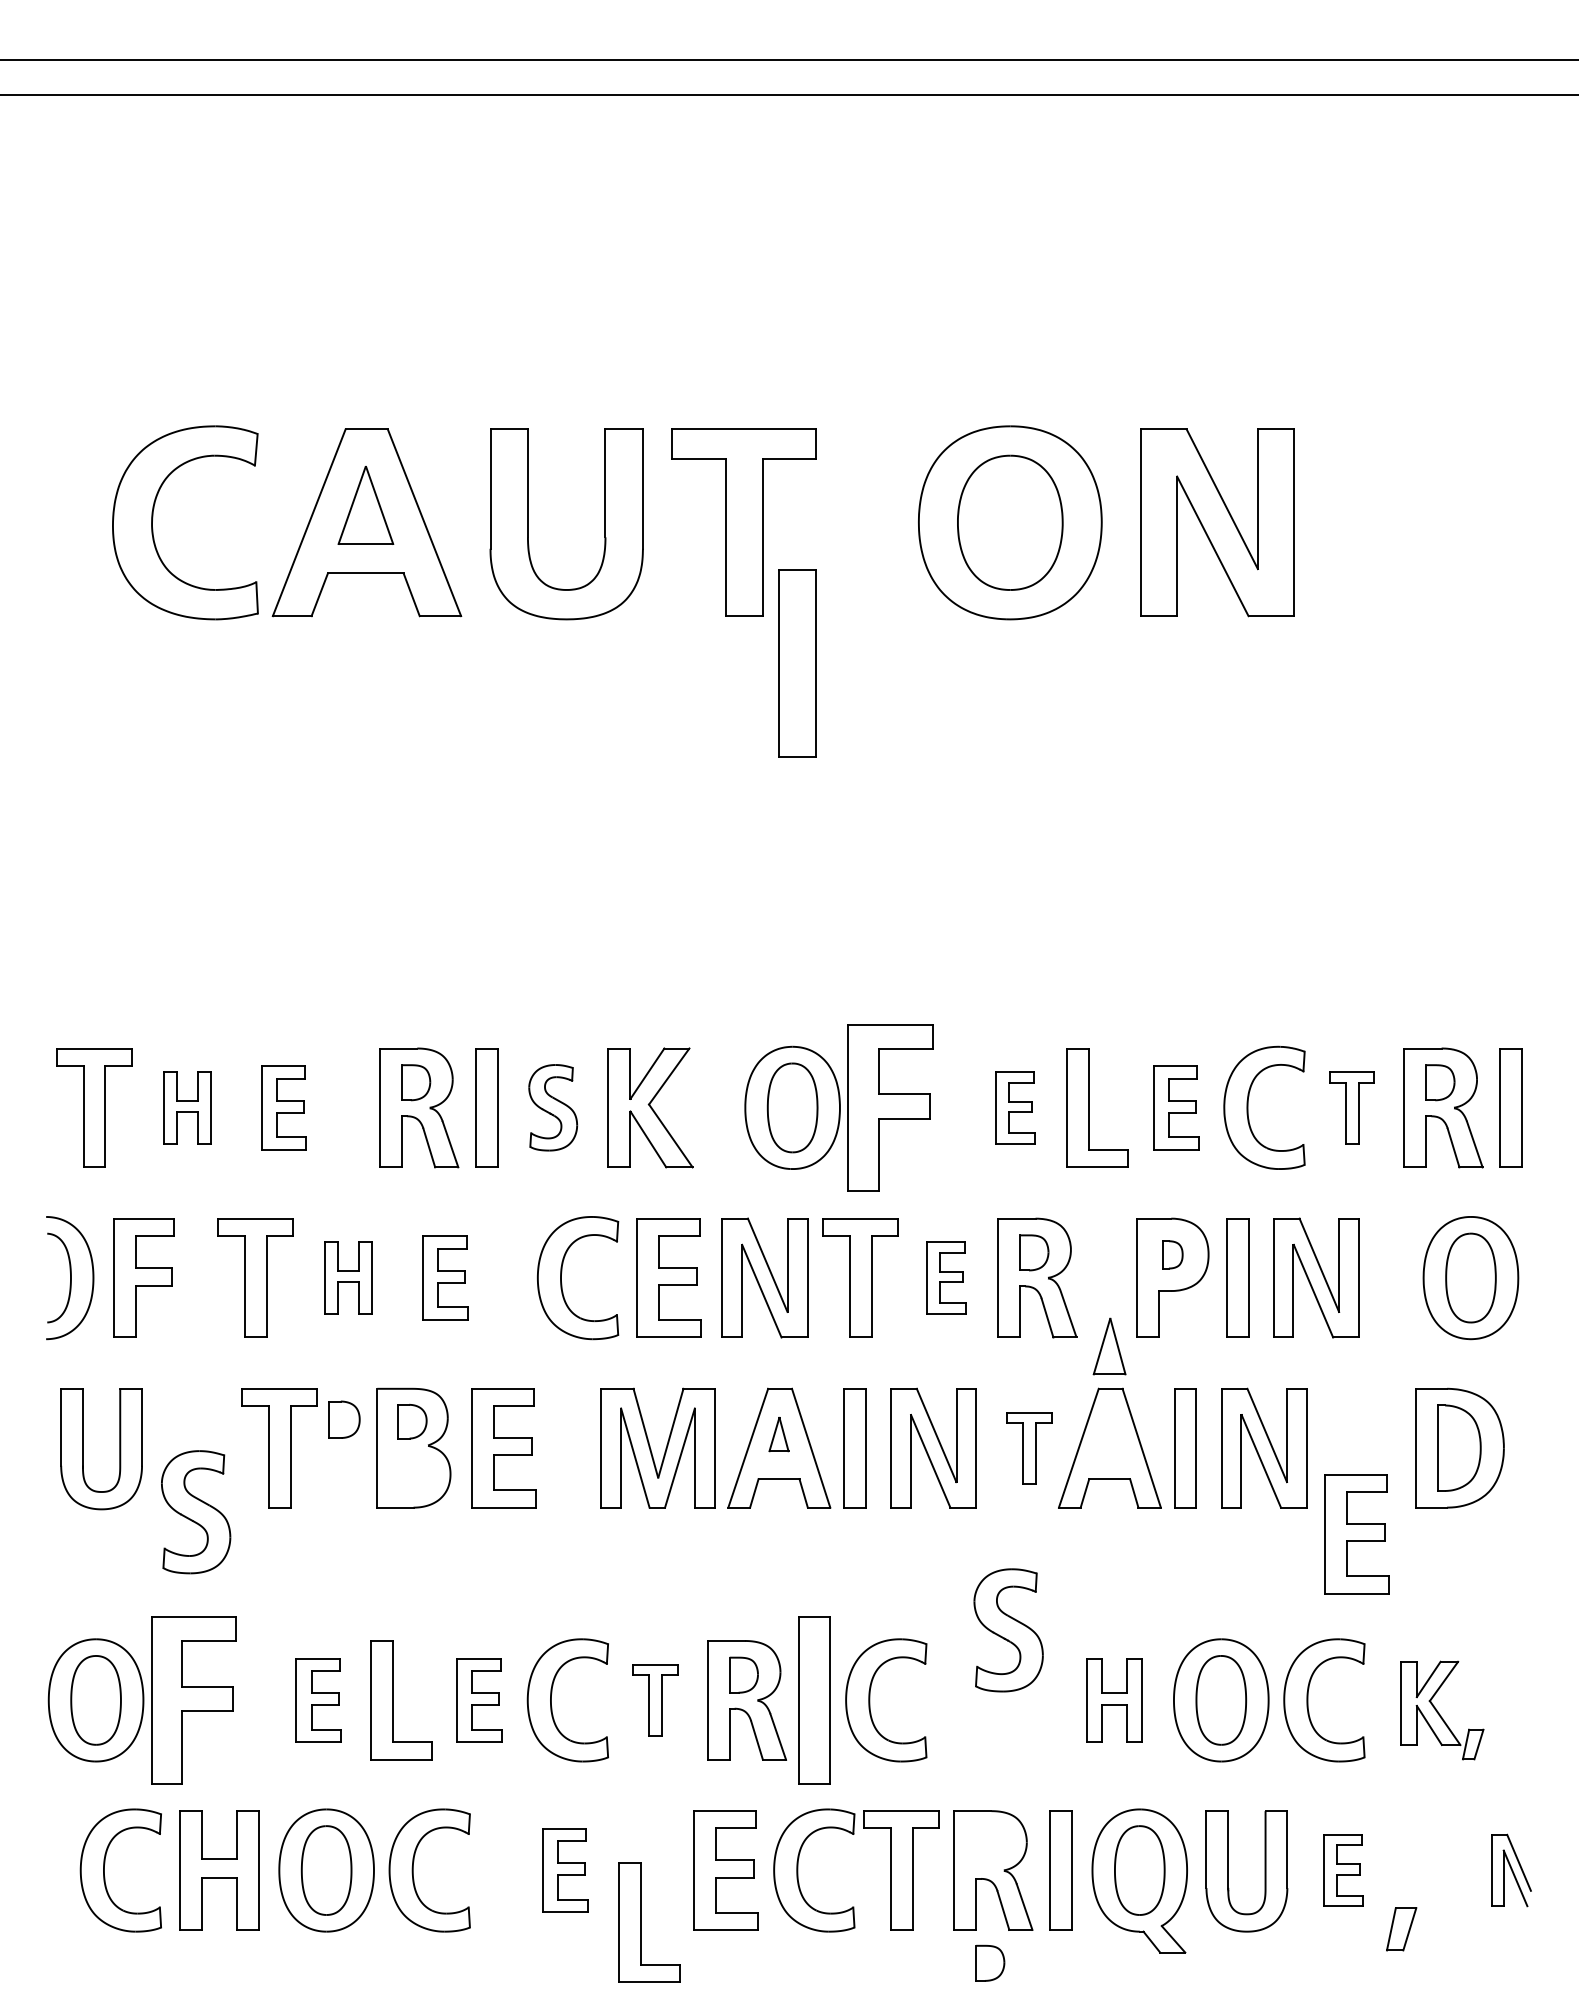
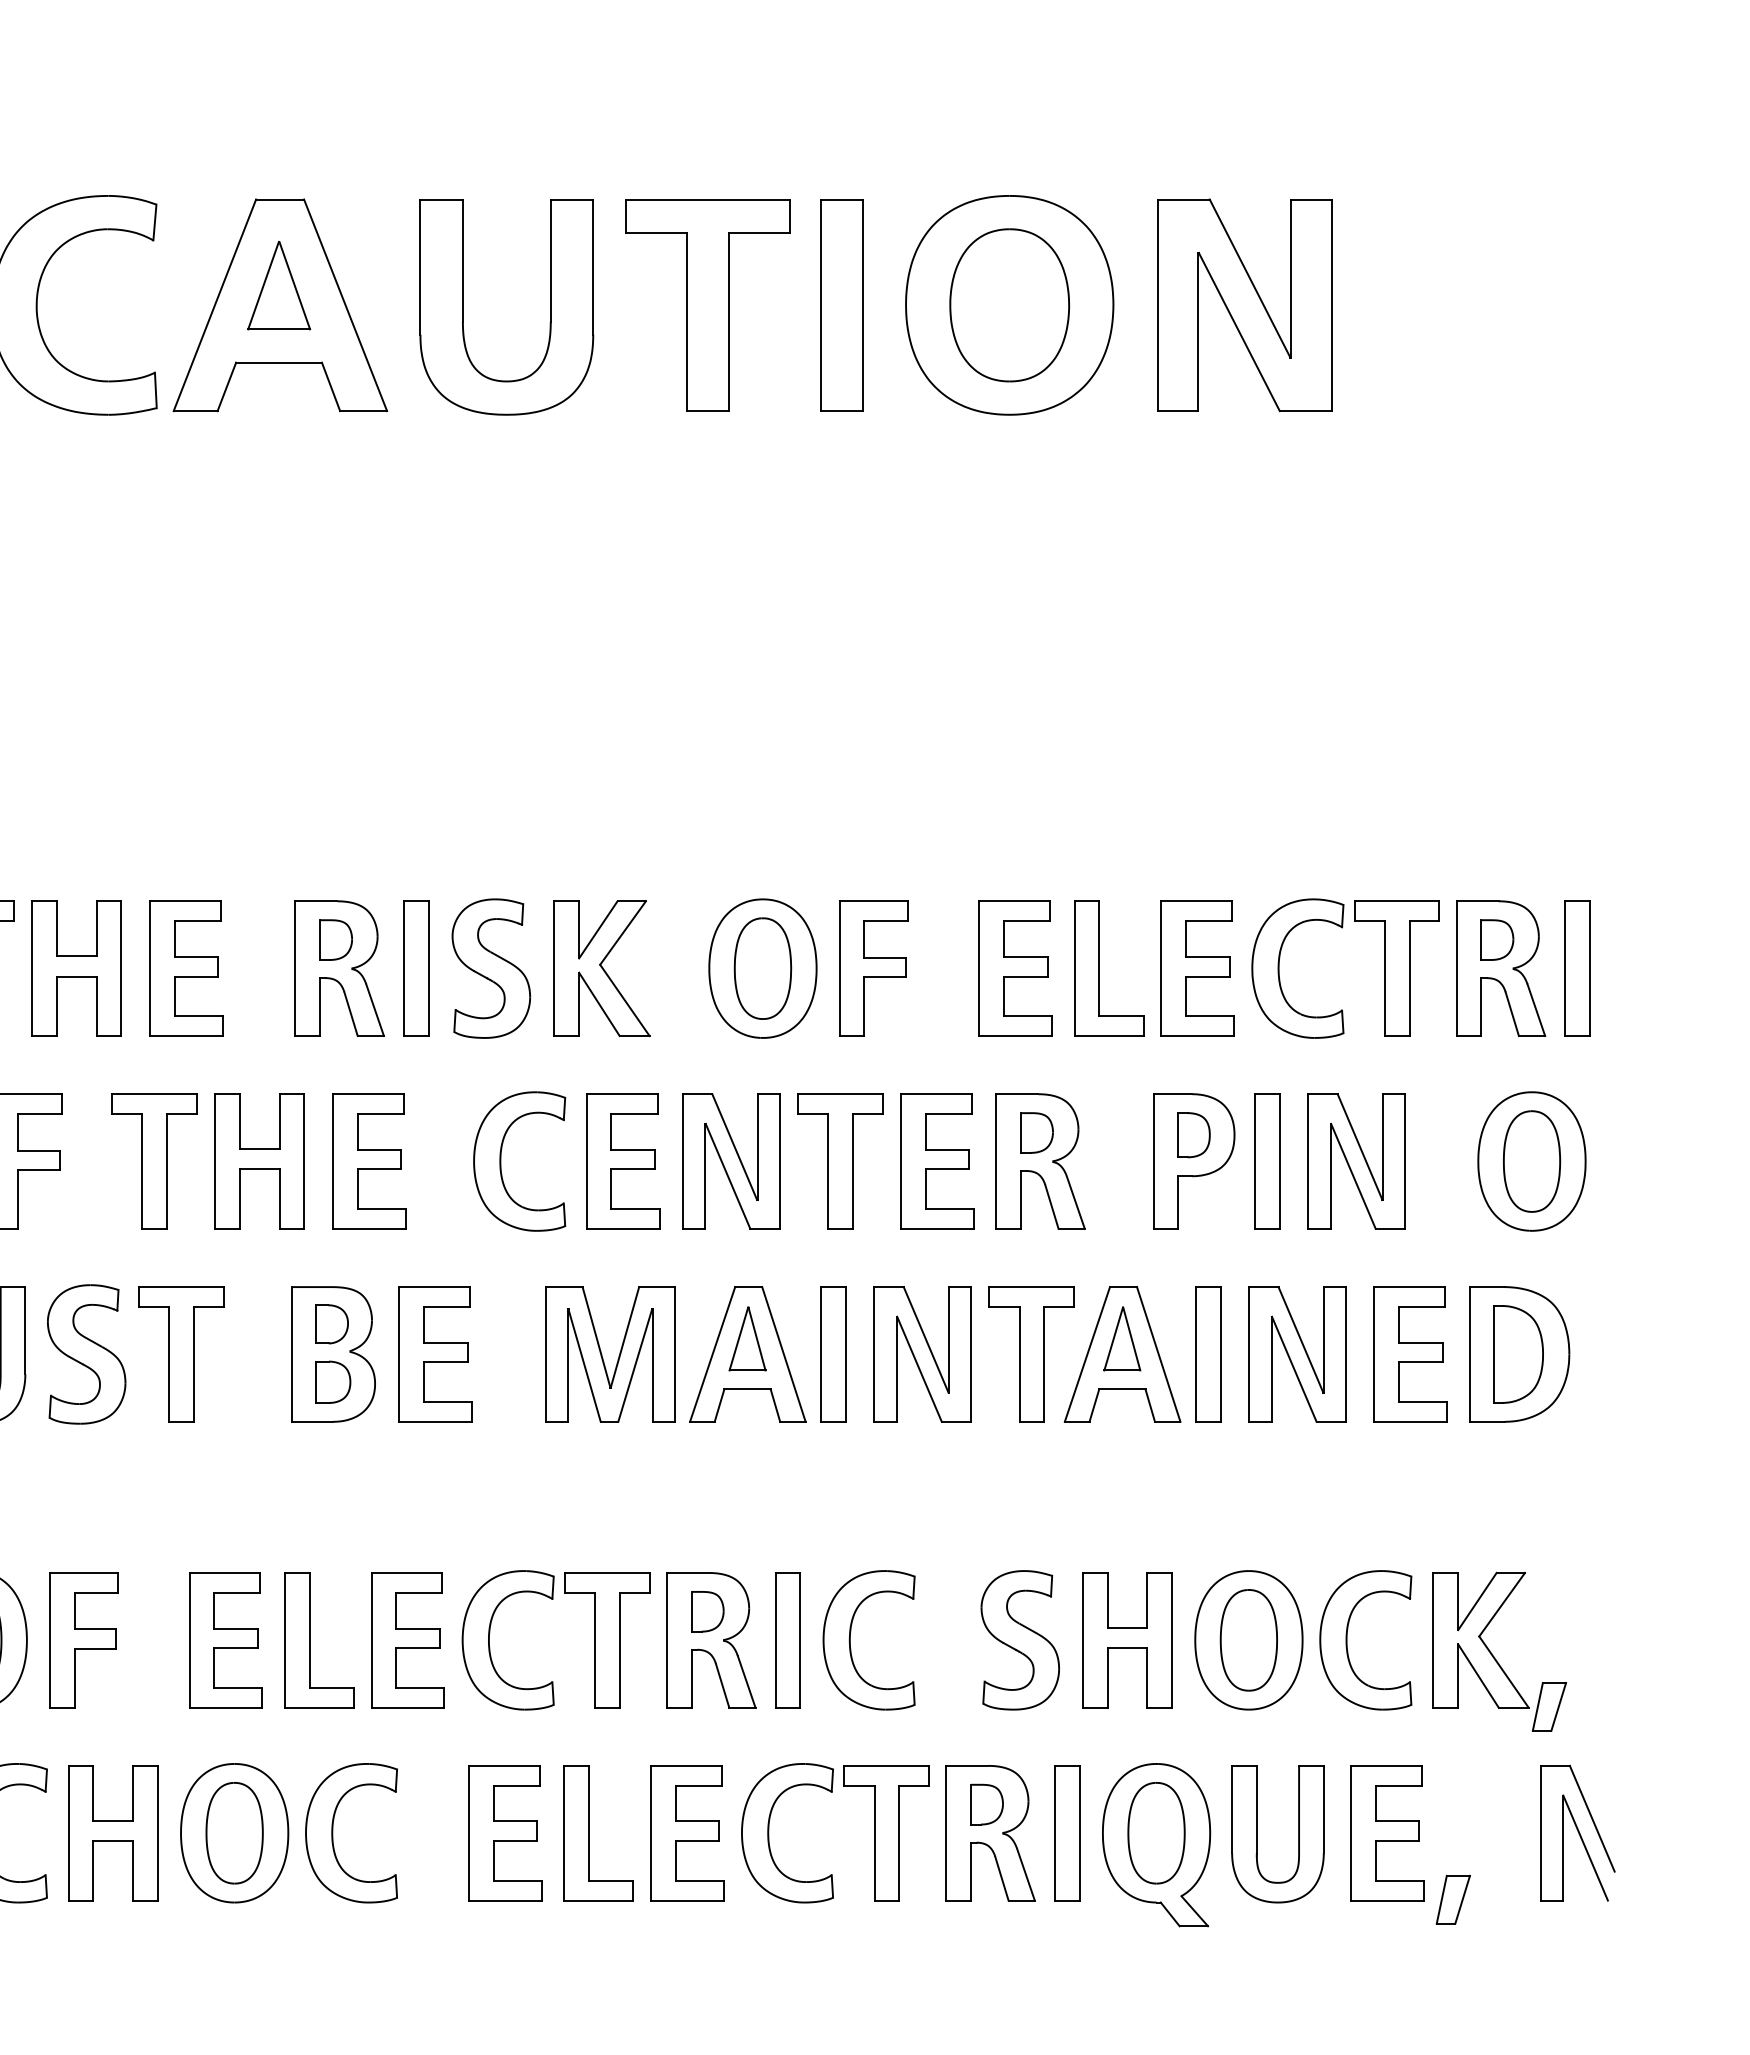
part: (797, 663) -> (842, 304), moved
part: (187, 1107) -> (76, 968), size x1.67
part: (283, 1107) -> (185, 968), size x1.43
part: (553, 1107) -> (491, 968), size x1.43
part: (889, 1107) -> (872, 968), size x0.71
part: (1015, 1107) -> (1015, 968), size x1.67
part: (1175, 1107) -> (1197, 968), size x1.43
part: (1351, 1107) -> (1396, 968), size x1.67
part: (1172, 1254) -> (1193, 1134), size x1.43
part: (348, 1277) -> (259, 1160), size x1.67
part: (444, 1277) -> (368, 1160), size x1.43
part: (946, 1277) -> (937, 1160), size x1.67
part: (1109, 1346) -> (1122, 1338), moved
part: (344, 1419) -> (333, 1381), moved
part: (778, 1434) -> (746, 1338), size x1.67
part: (1029, 1448) -> (1031, 1354), size x1.67
part: (196, 1512) -> (87, 1354), moved
part: (1356, 1534) -> (1410, 1354), moved
part: (1008, 1630) -> (1020, 1640), moved
part: (193, 1700) -> (83, 1640), size x0.71
part: (318, 1700) -> (225, 1640), size x1.43
part: (479, 1700) -> (407, 1640), size x1.43
part: (655, 1700) -> (607, 1640), size x1.67
part: (814, 1700) -> (787, 1640), size x0.71
part: (1114, 1700) -> (1127, 1640), size x1.43
part: (1442, 1710) -> (1499, 1651), size x1.43
part: (564, 1870) -> (504, 1833), size x1.43
part: (1343, 1870) -> (1387, 1833), size x1.67
part: (1511, 1870) -> (1577, 1833), size x1.67
part: (641, 1922) -> (589, 1833), moved
part: (990, 1962) -> (987, 1803), moved

